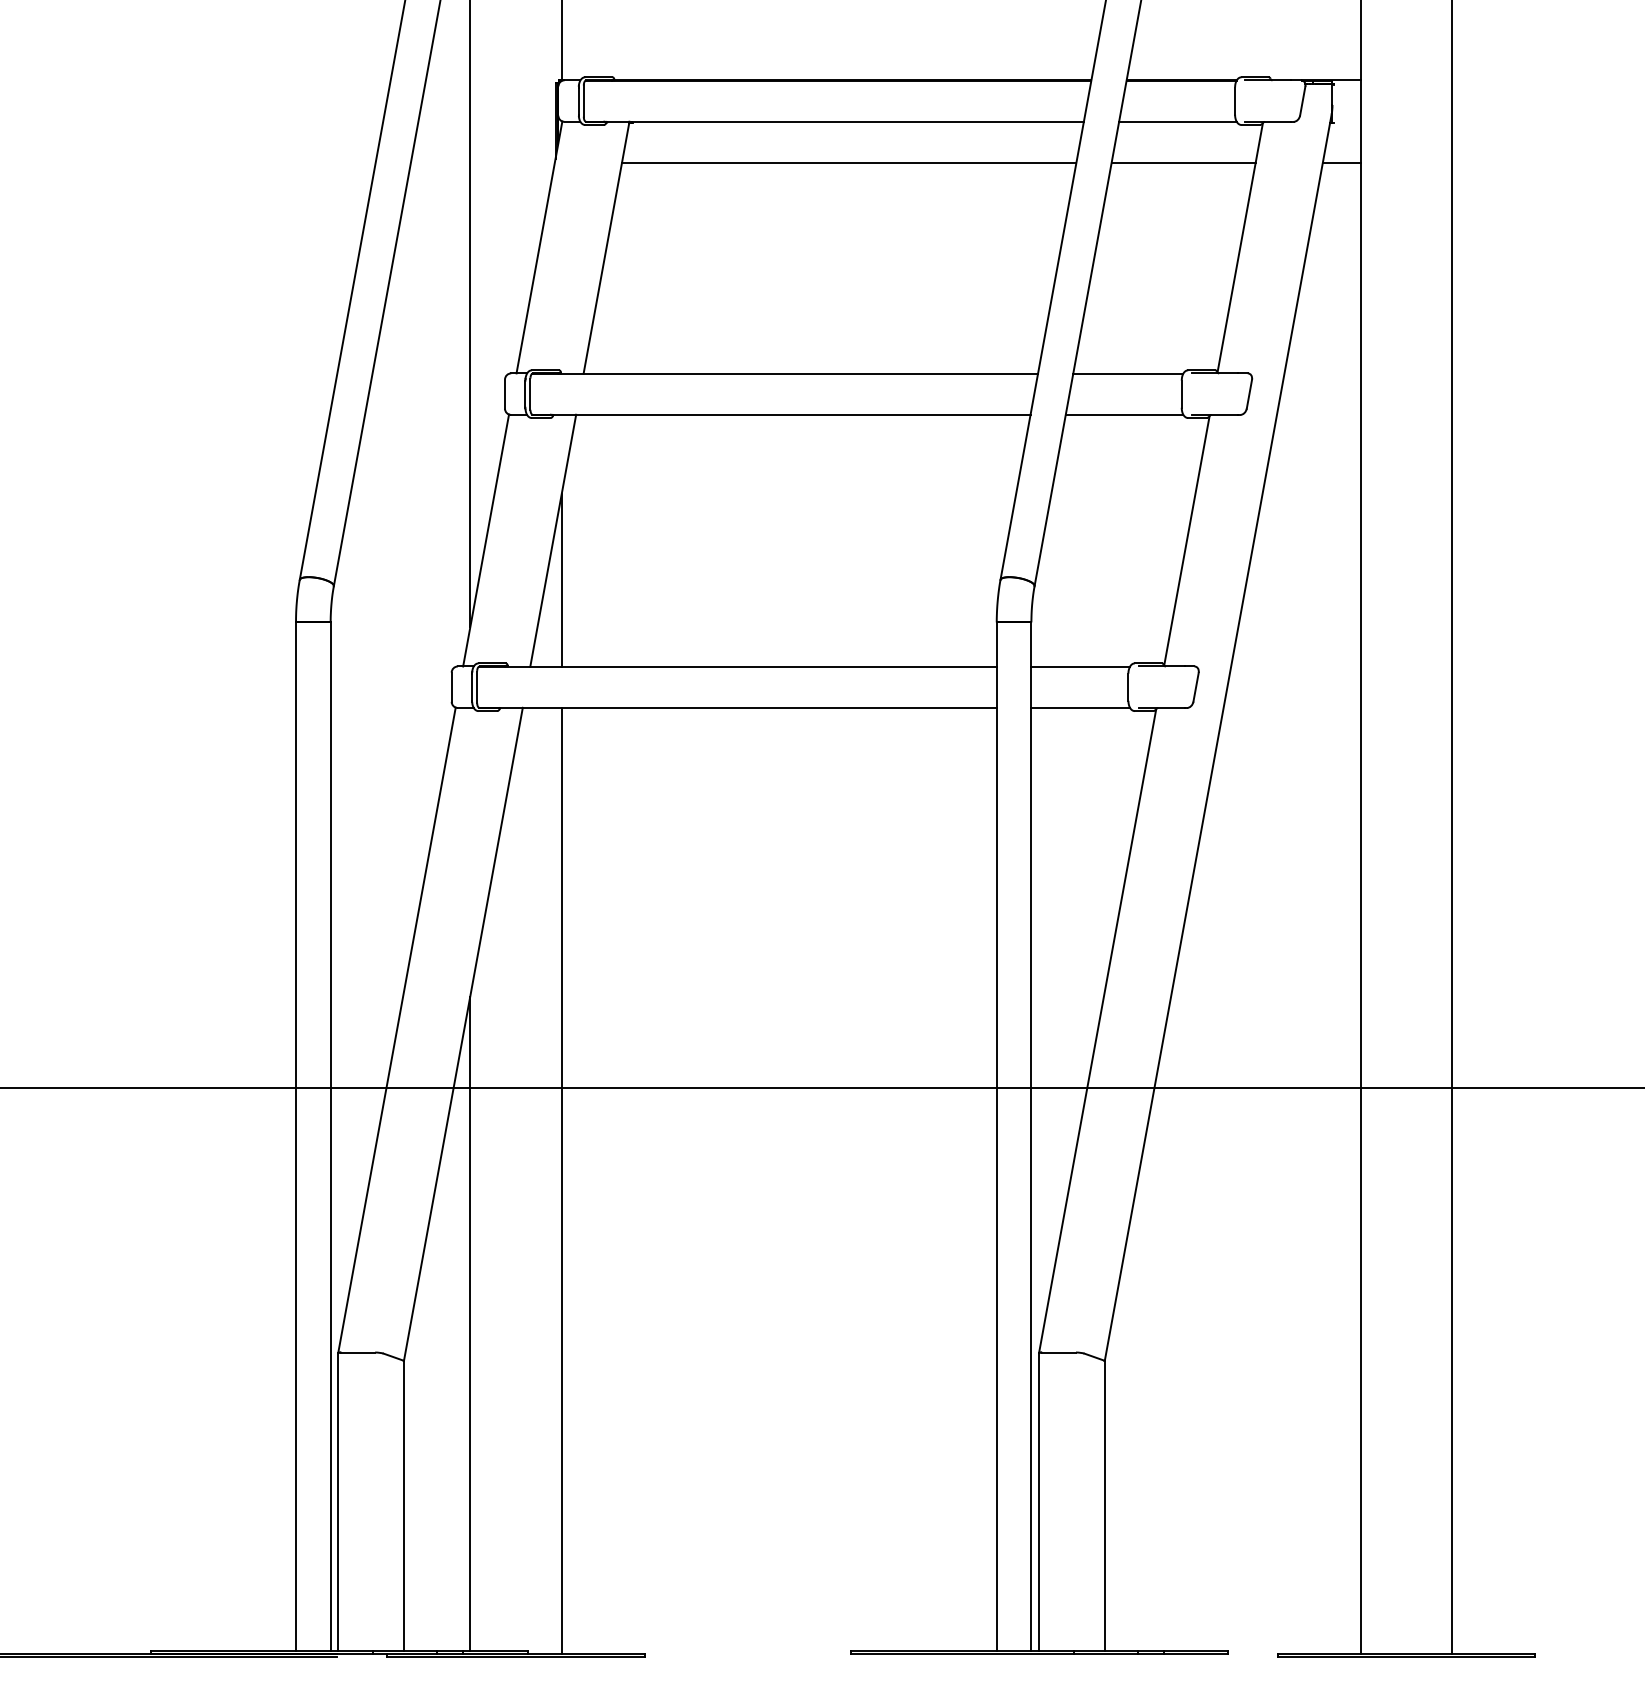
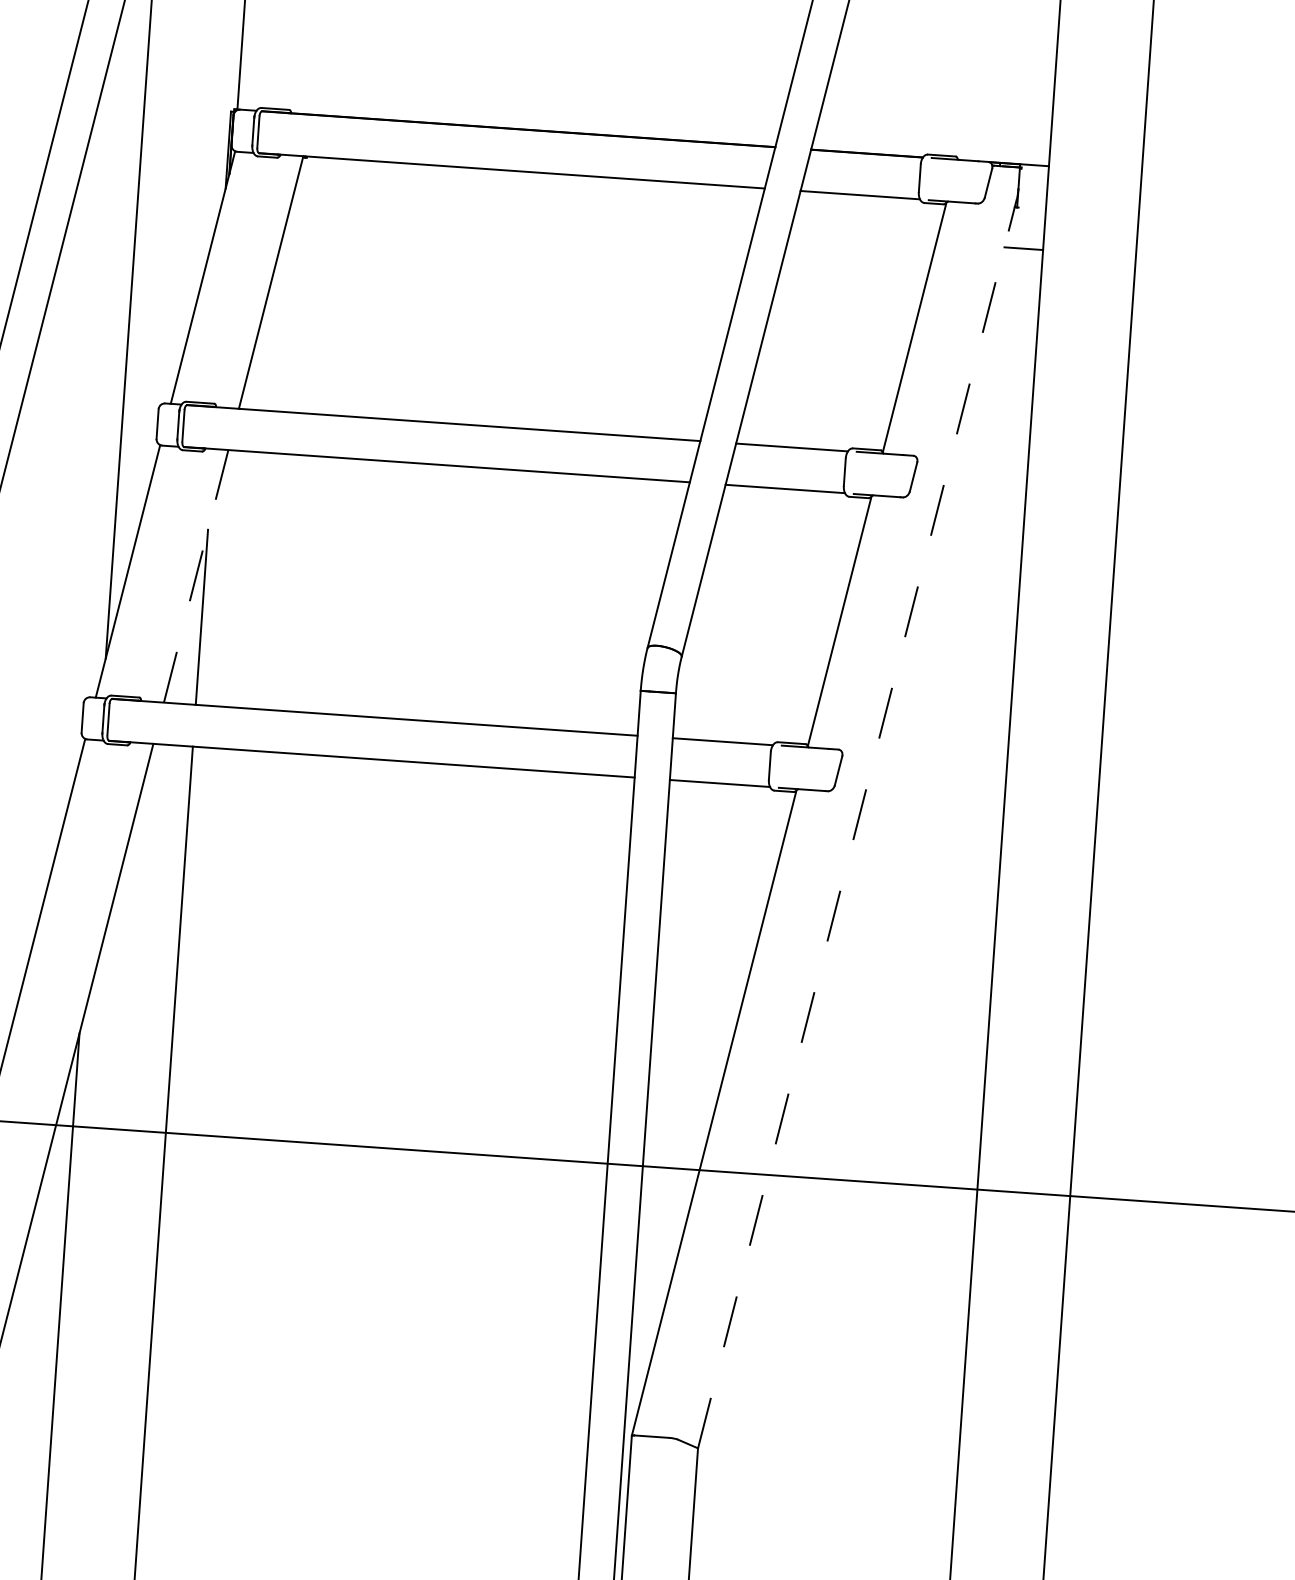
line: (848, 162) -> (522, 213), removed
line: (1183, 162) -> (863, 237), removed
line: (553, 540) -> (196, 576), solid -> dashed
line: (1218, 737) -> (857, 823), solid -> dashed

